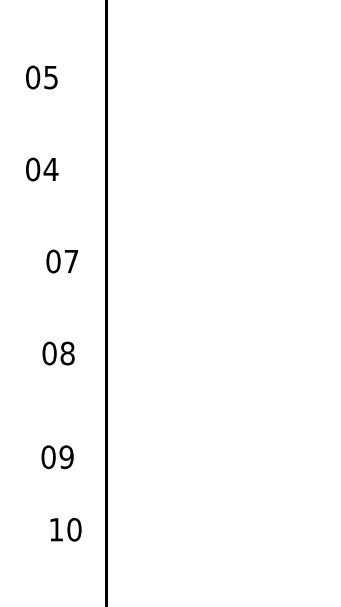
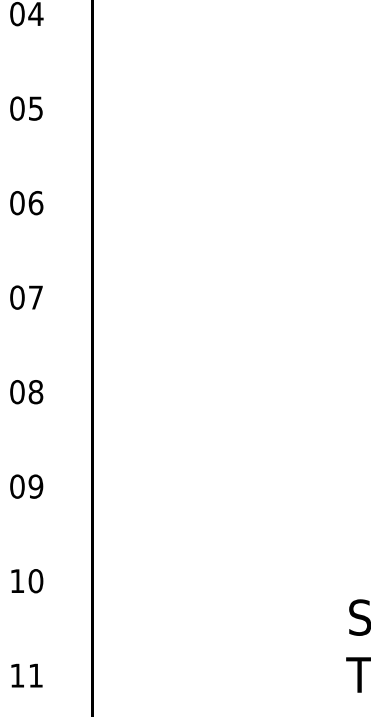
text: (50, 169) -> (35, 203), 04 -> 06
text: (62, 261) -> (26, 297), moved
text: (58, 353) -> (26, 392), moved
text: (57, 457) -> (26, 486), moved
text: (66, 530) -> (27, 581), moved

